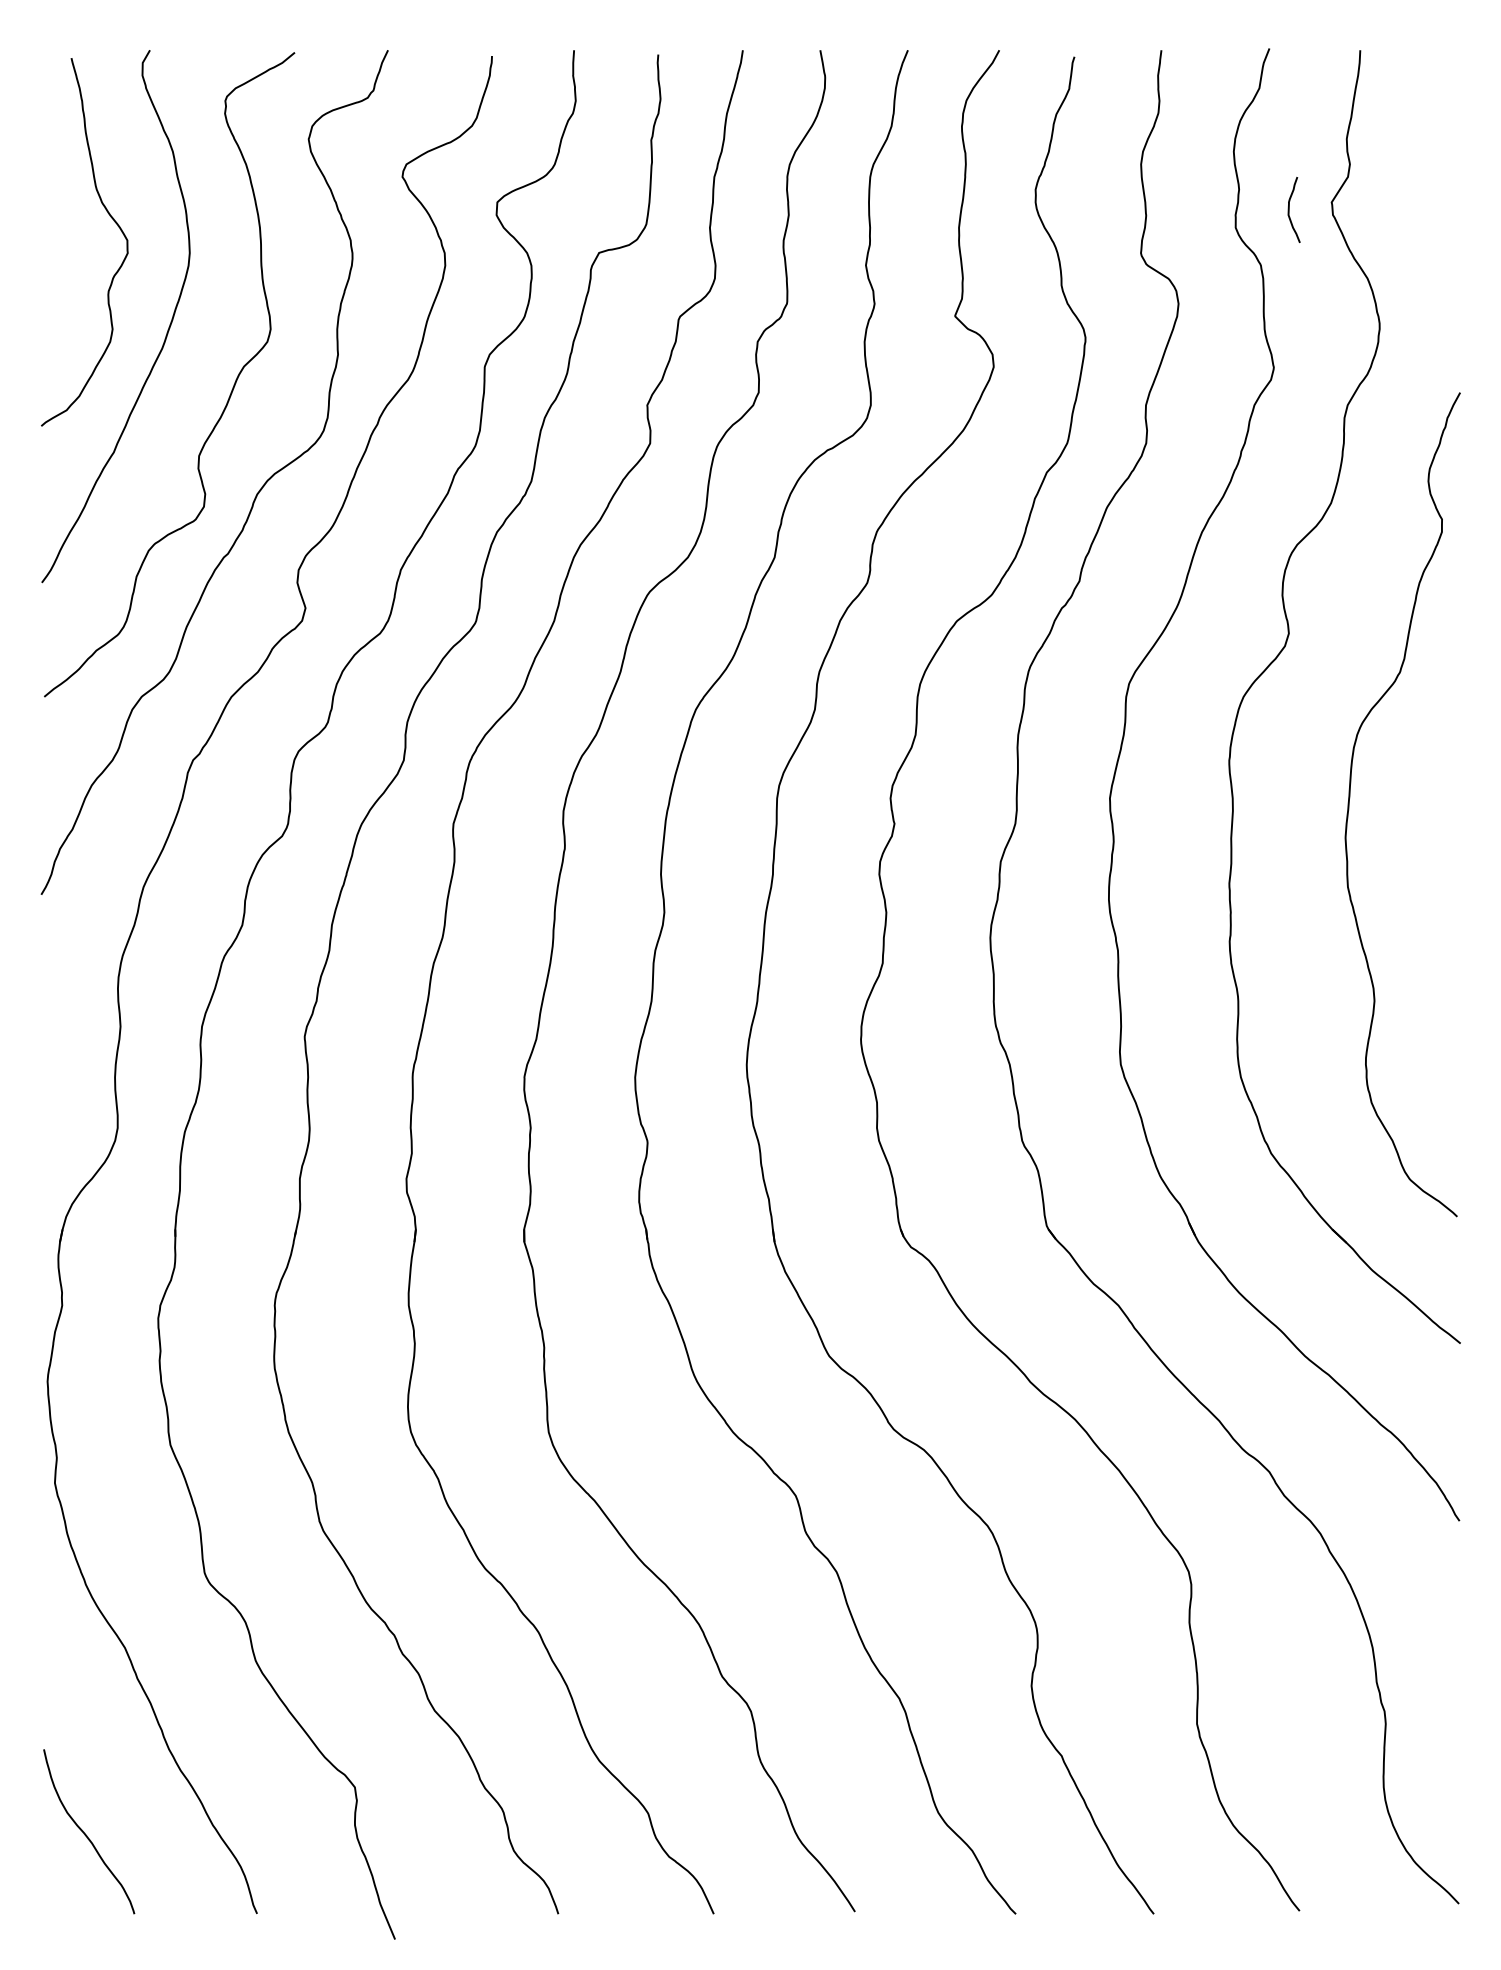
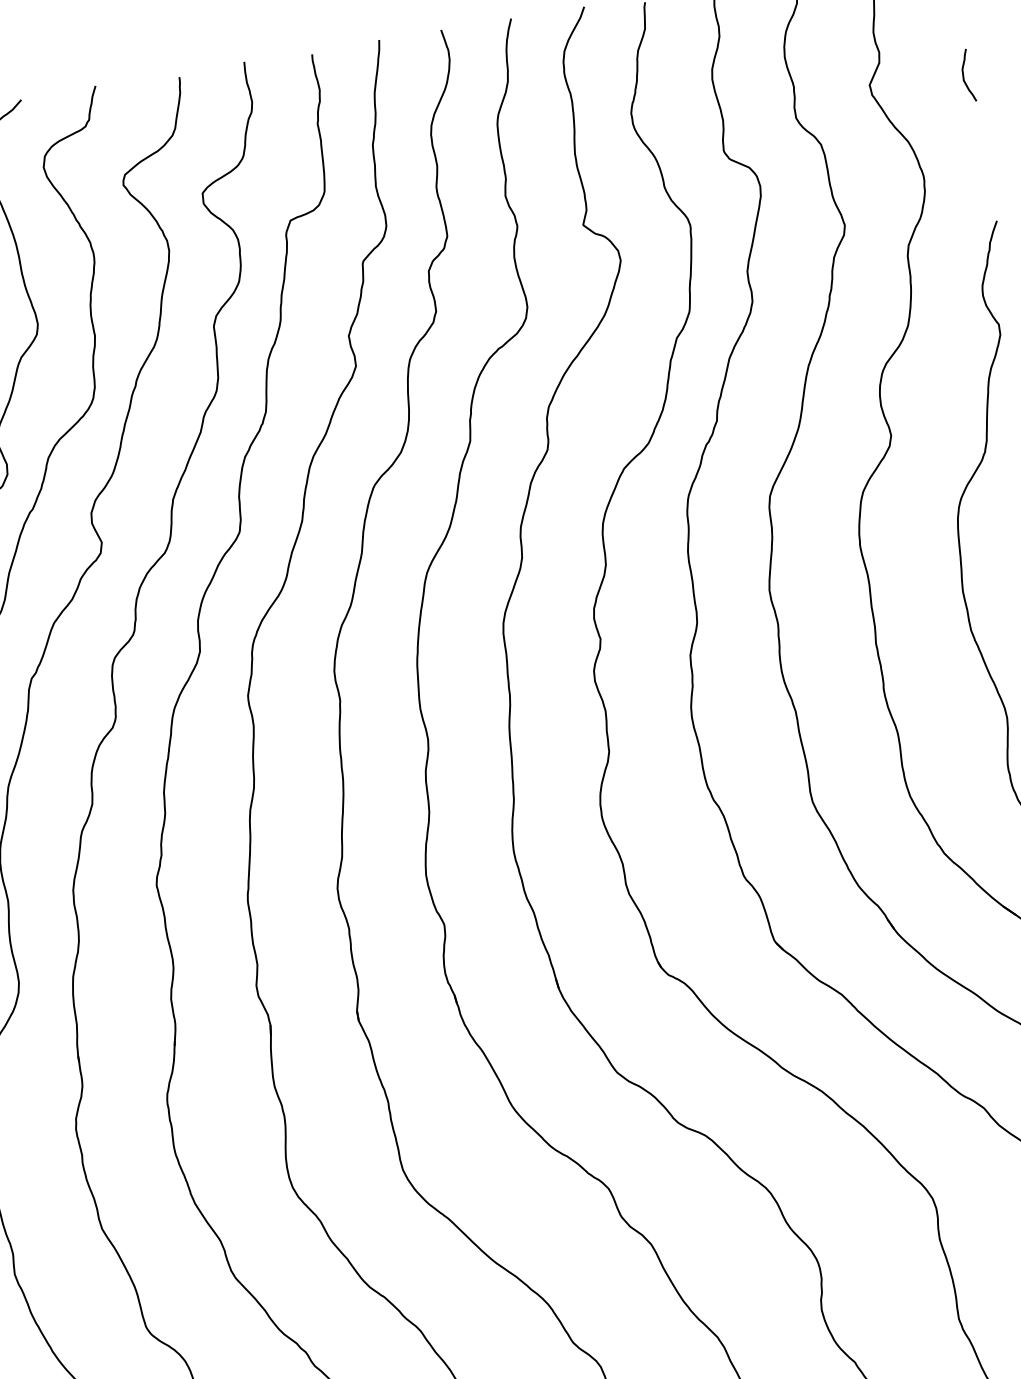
curve: (1289, 209) -> (963, 75), moved

